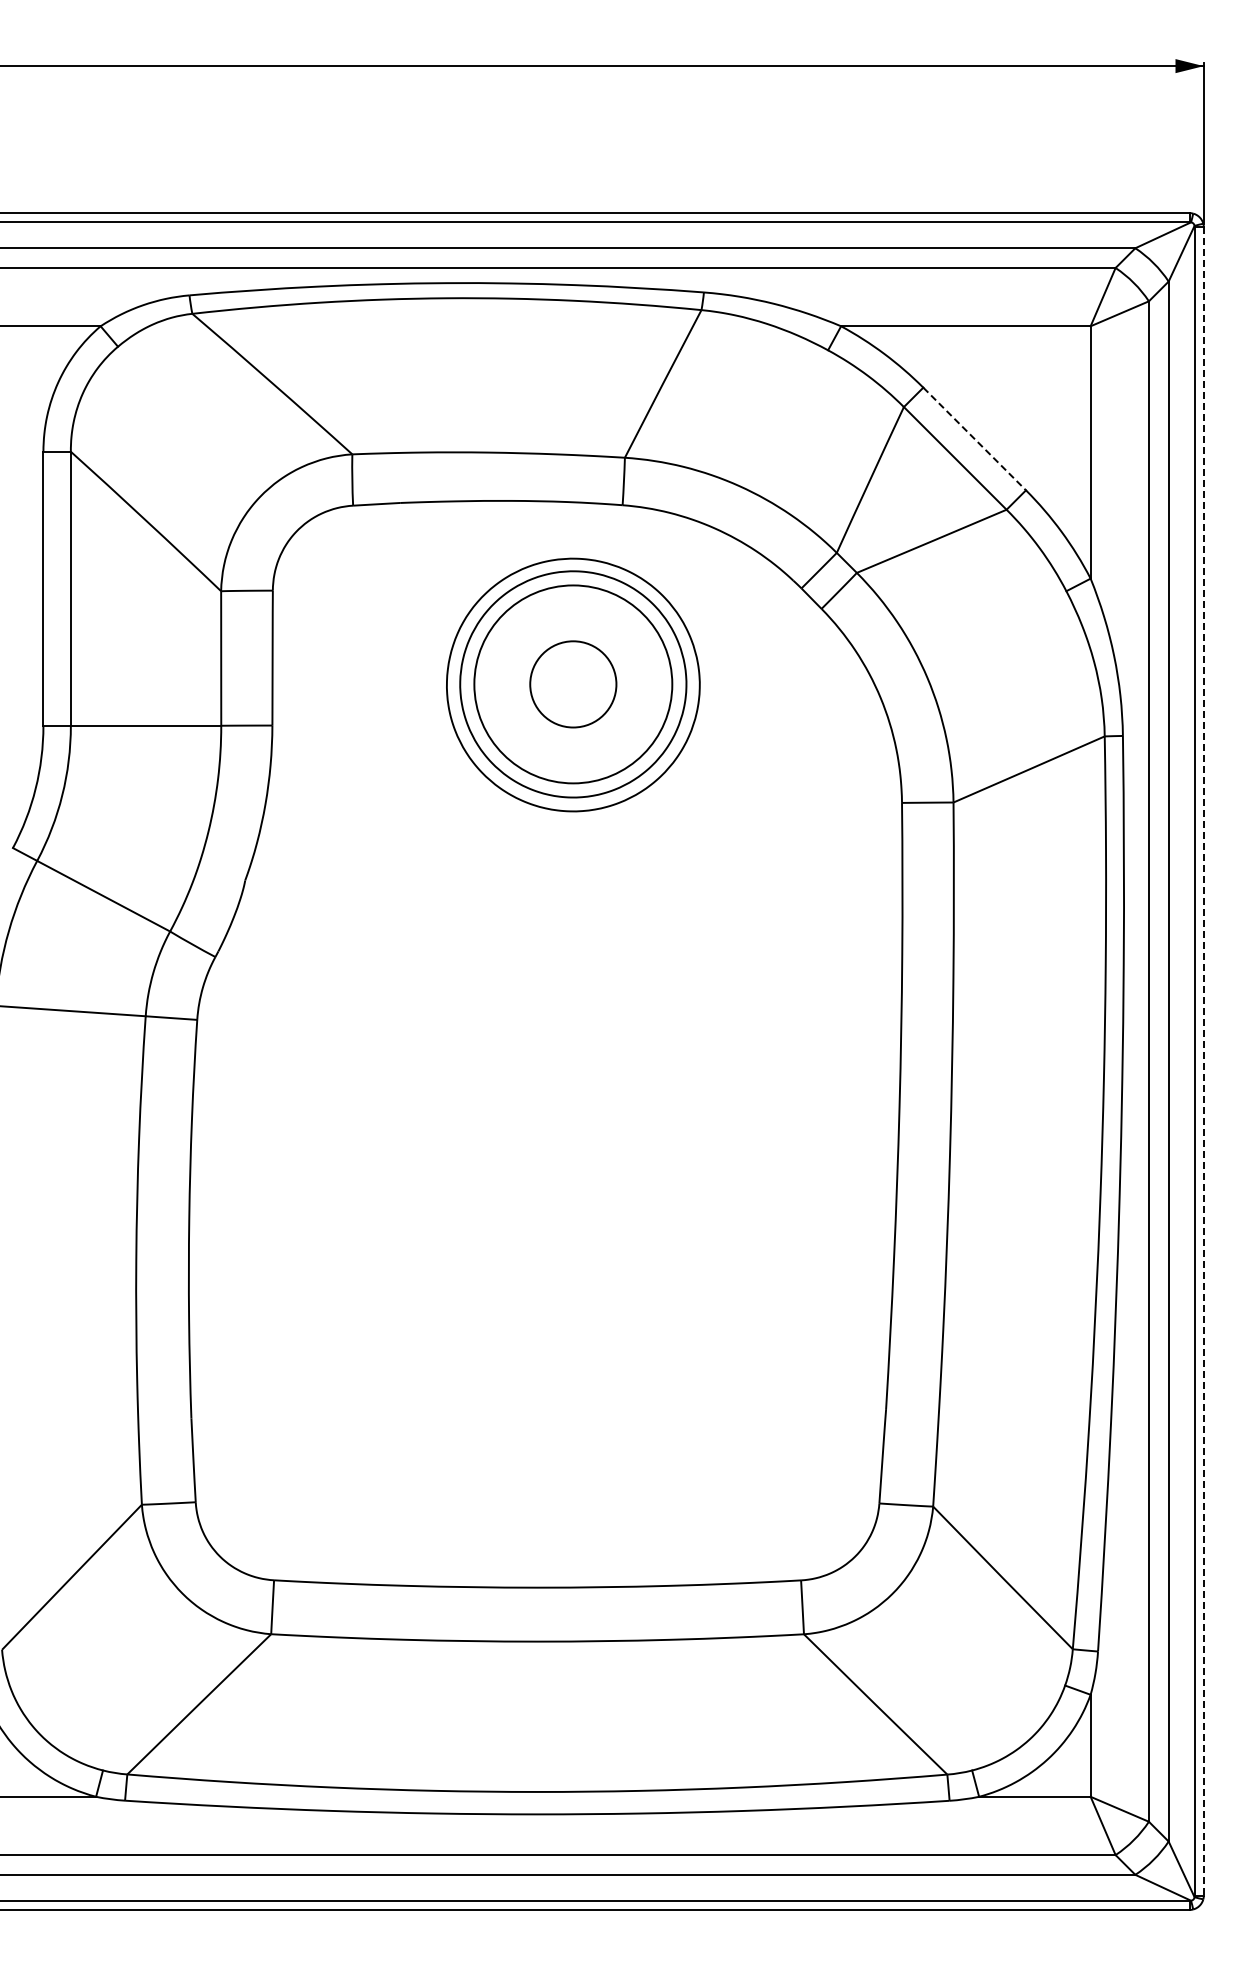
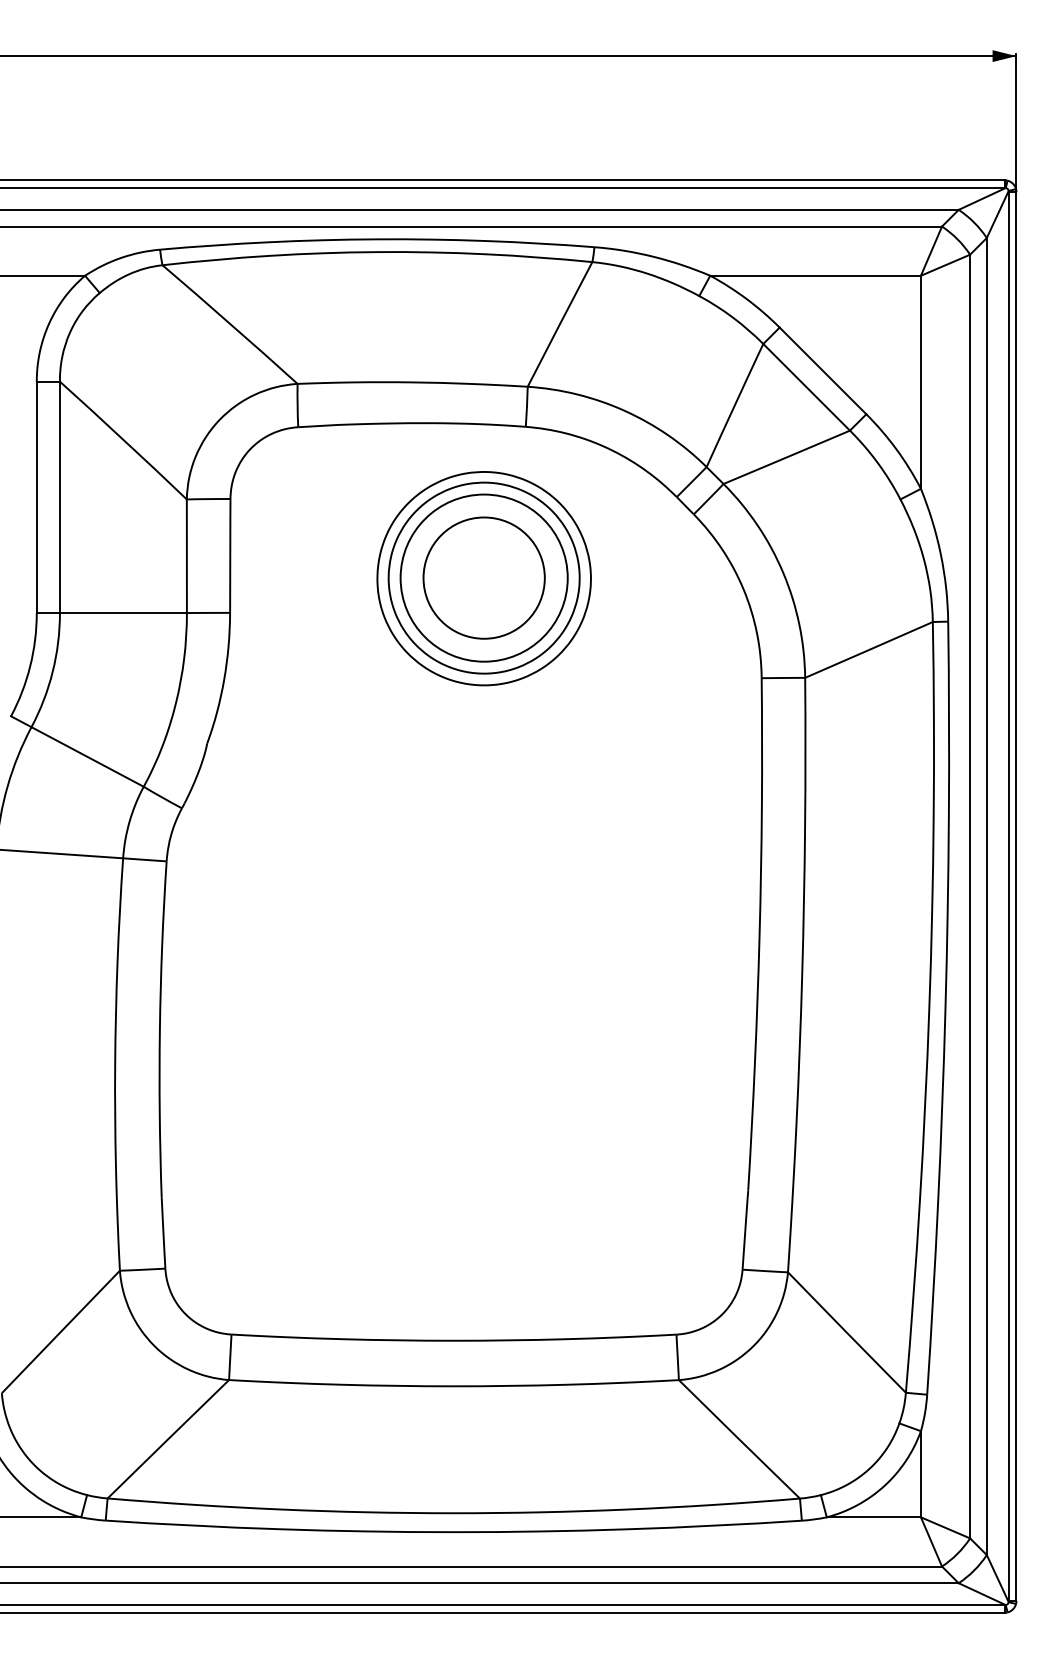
line: (974, 439) -> (822, 371), dashed -> solid
circle: (573, 684) -> (484, 578), size x1.67
line: (1203, 1062) -> (1016, 897), dashed -> solid

